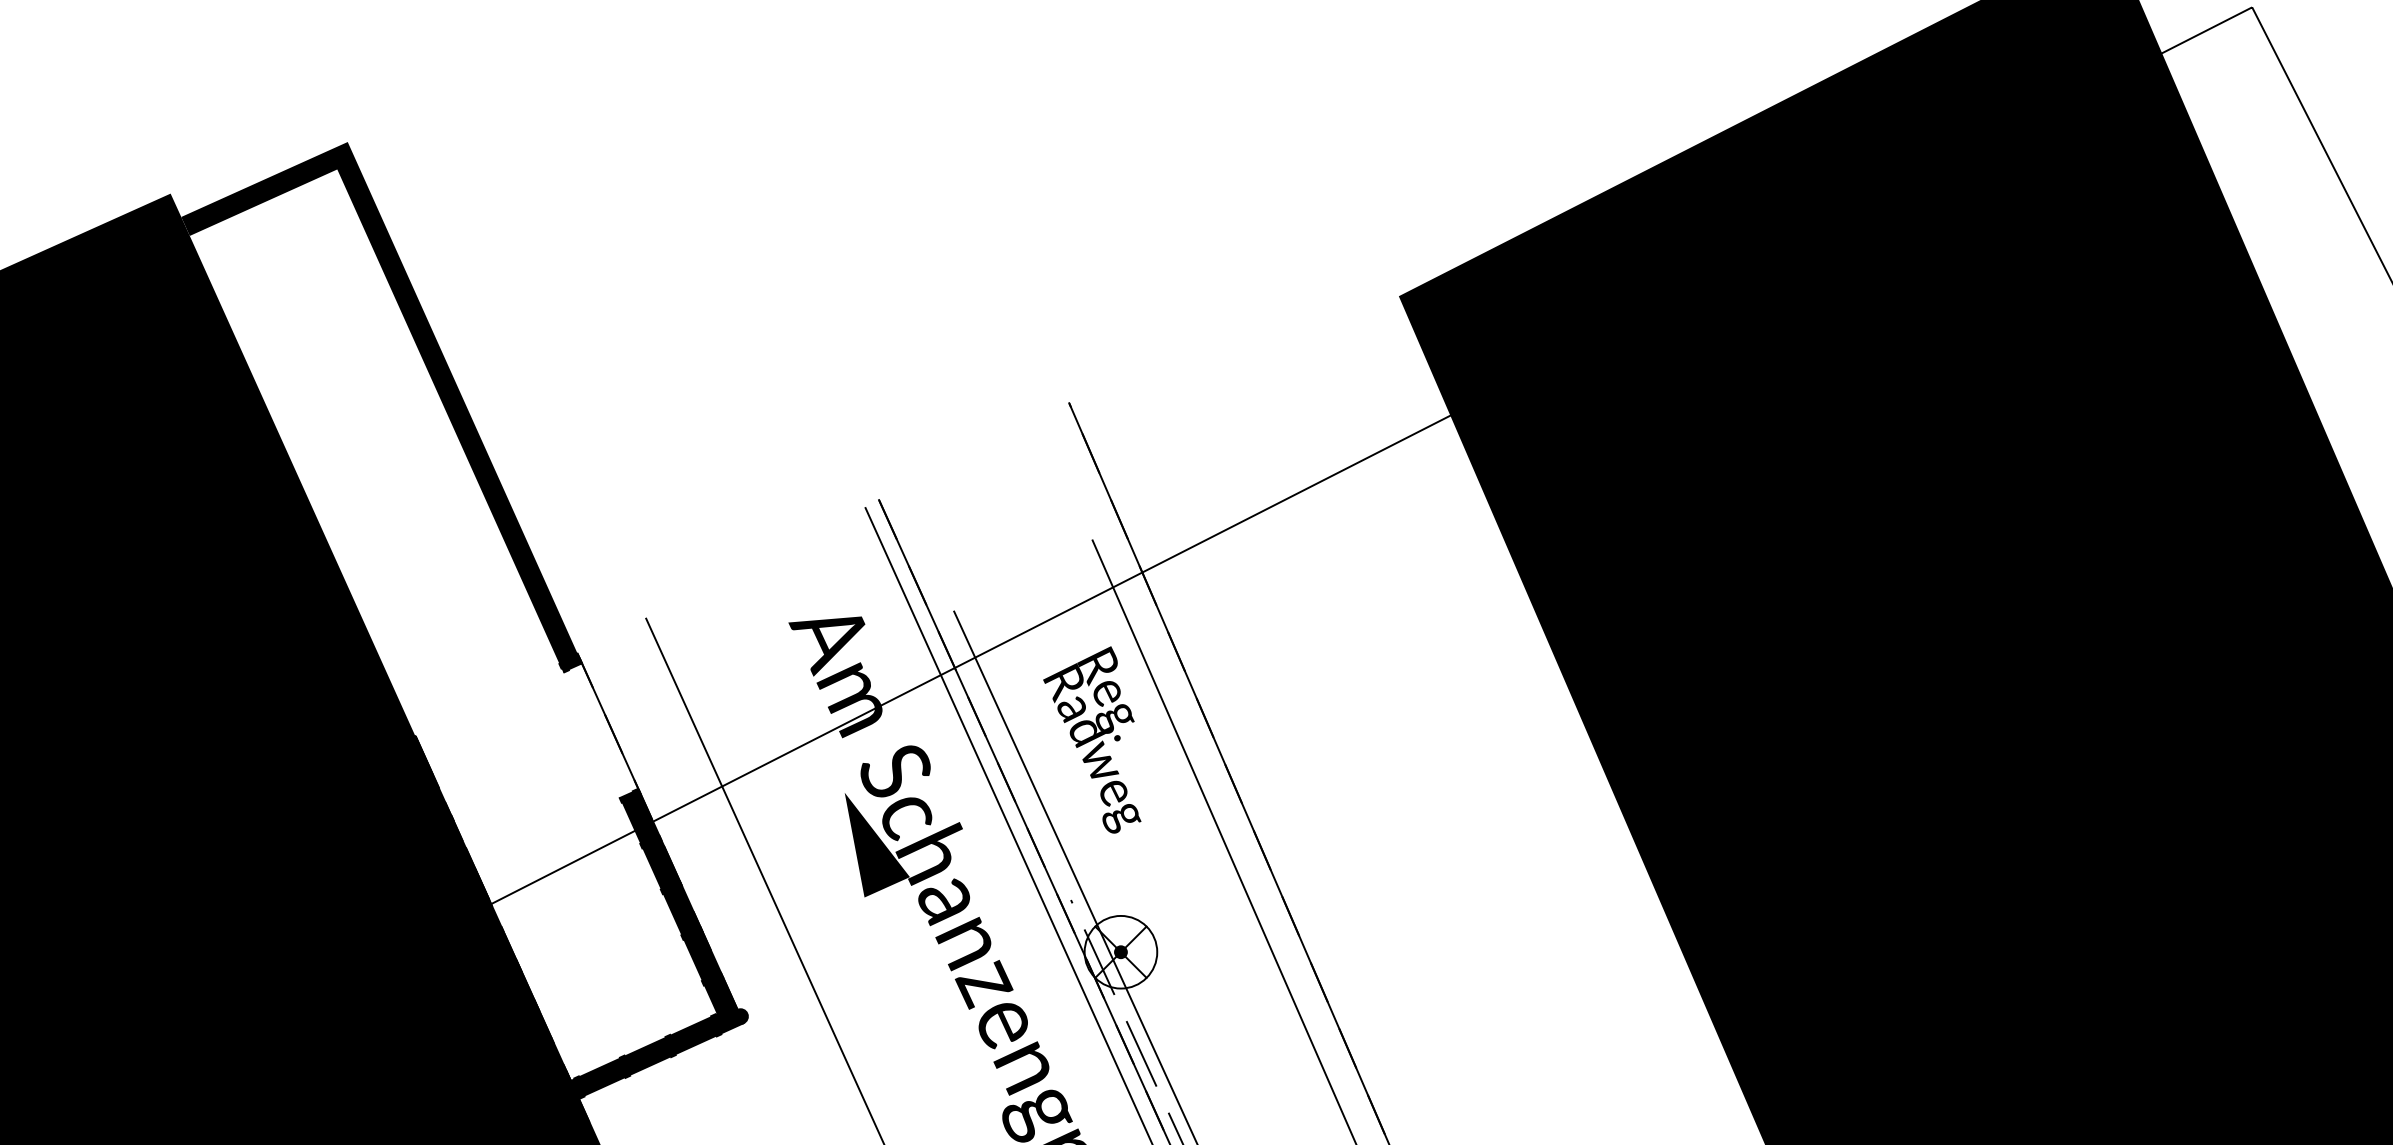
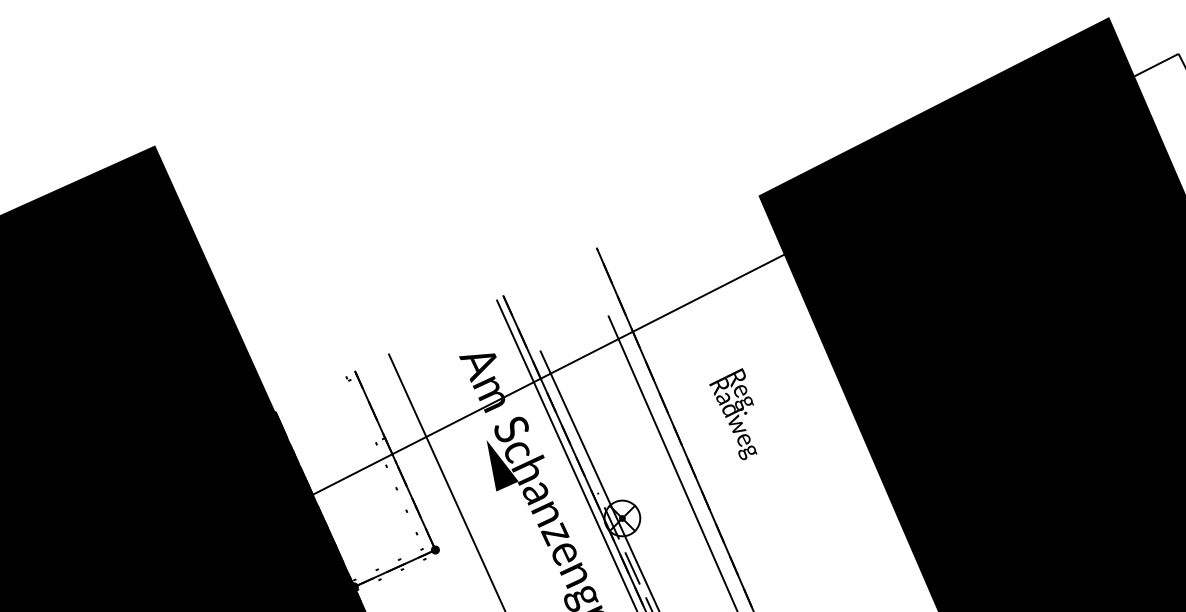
fill: (380, 407) -> (258, 250), removed
text: (1092, 740) -> (733, 414), moved
fill: (657, 944) -> (394, 514), removed

